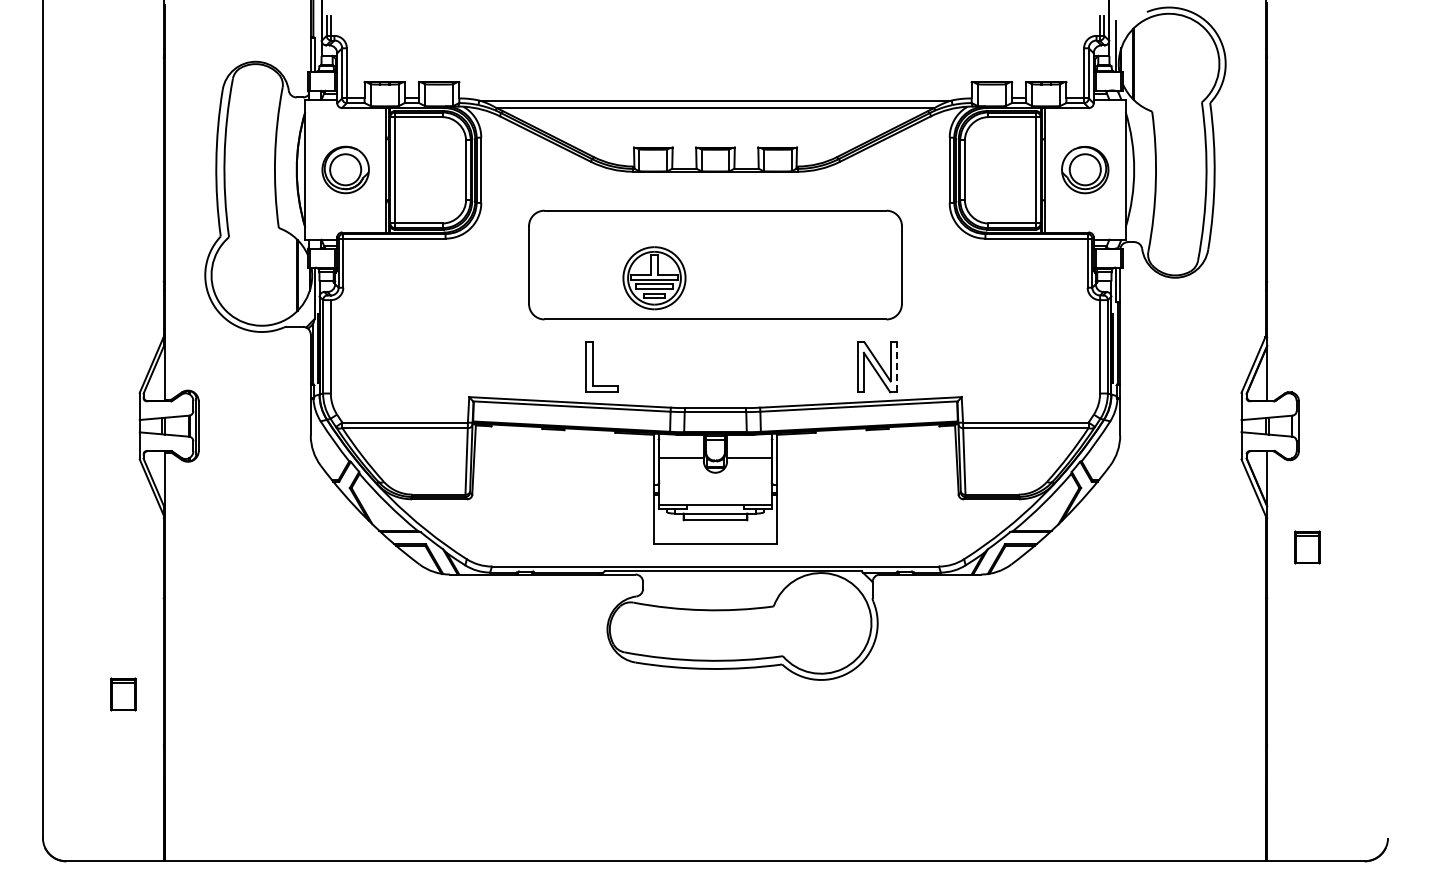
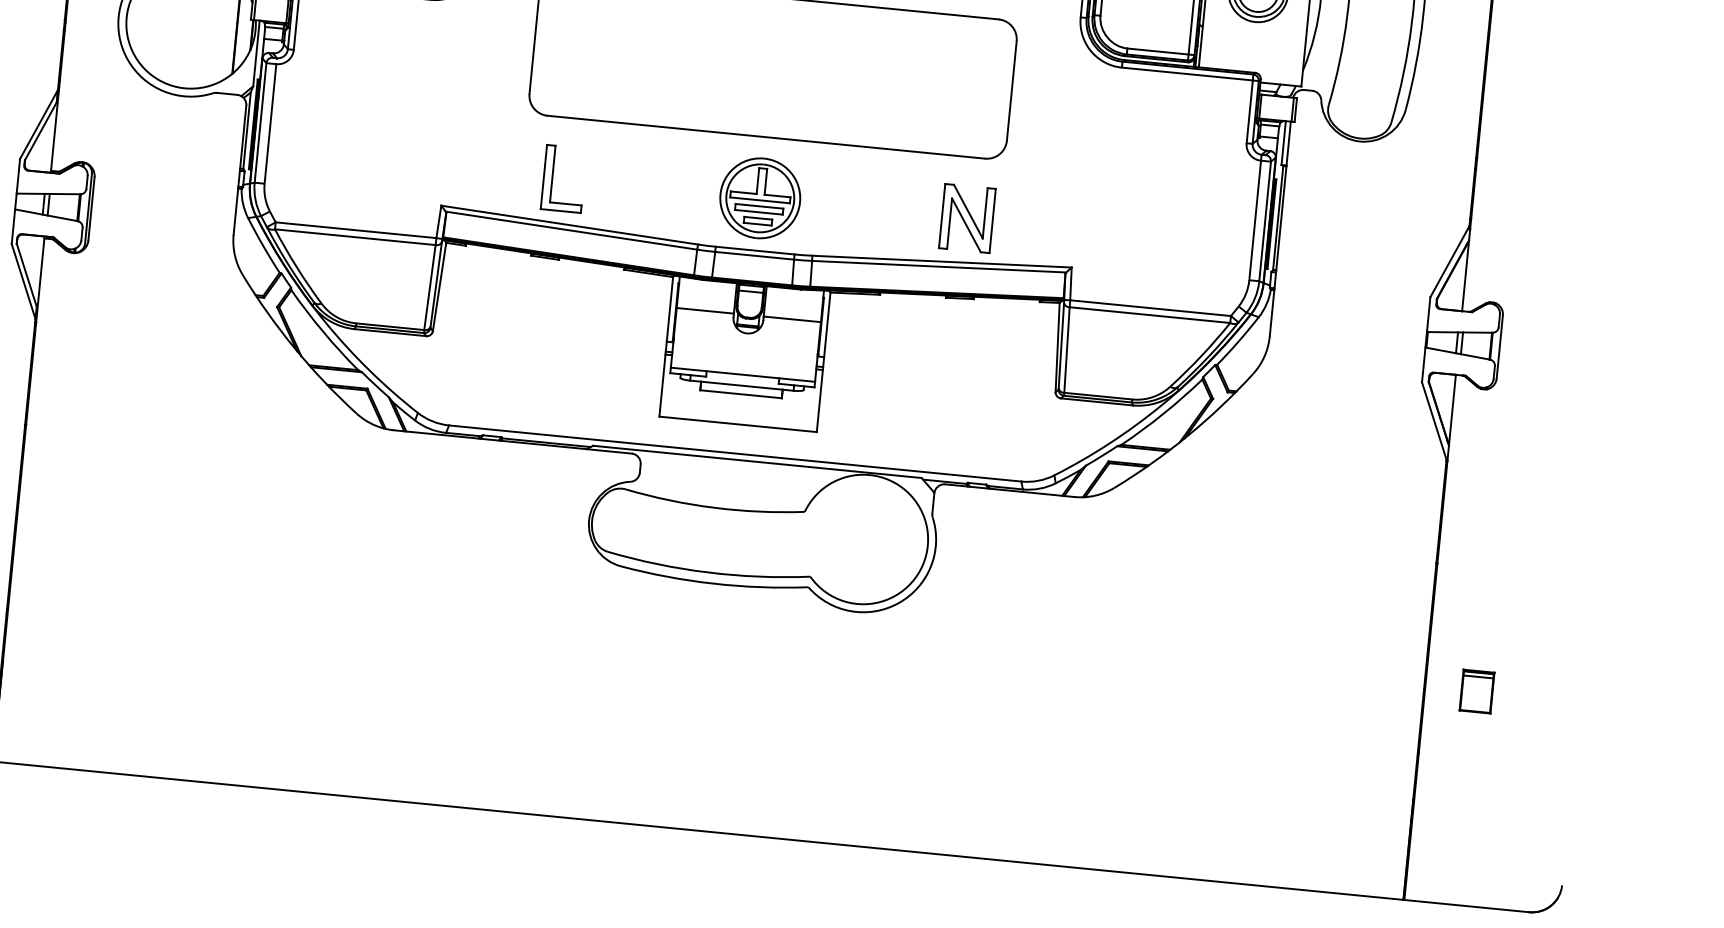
part: (654, 278) -> (760, 198), moved
part: (593, 366) -> (553, 177), moved
line: (897, 366) -> (993, 220), dashed -> solid
part: (1307, 547) -> (1477, 691), moved

